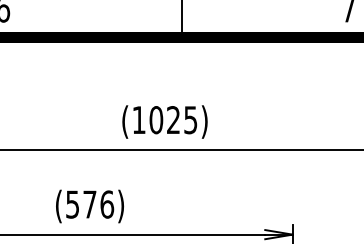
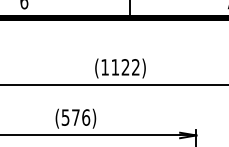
text: (173, 120) -> (125, 67), (1025) -> (1122)

